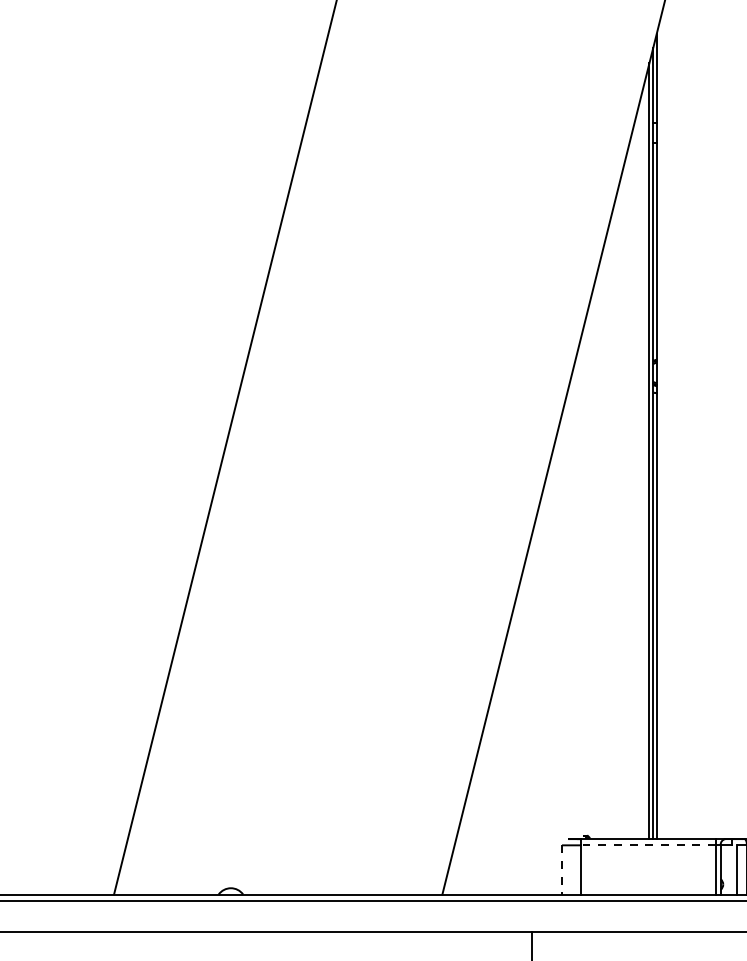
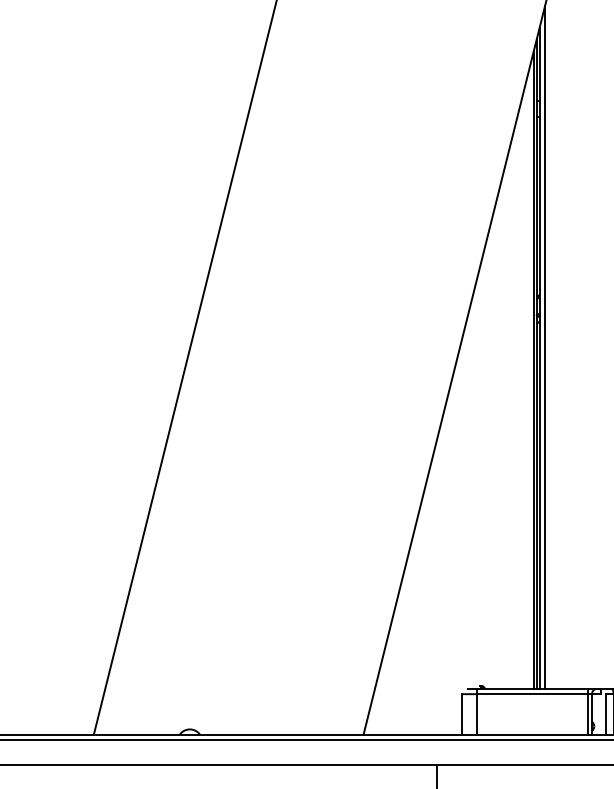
line: (663, 423) -> (545, 347), added
line: (648, 845) -> (532, 694), dashed -> solid
line: (562, 869) -> (462, 714), dashed -> solid

